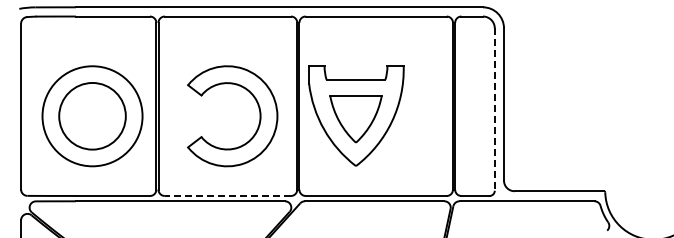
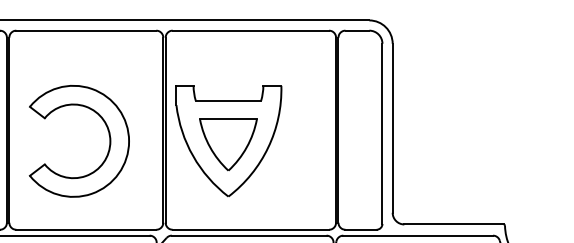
line: (494, 110) -> (382, 134), dashed -> solid
part: (258, 123) -> (108, 149), moved
line: (227, 195) -> (85, 229), dashed -> solid

